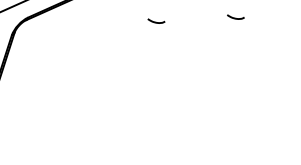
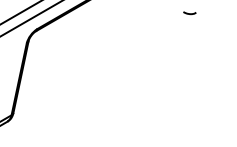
curve: (155, 21) -> (131, 22), removed

